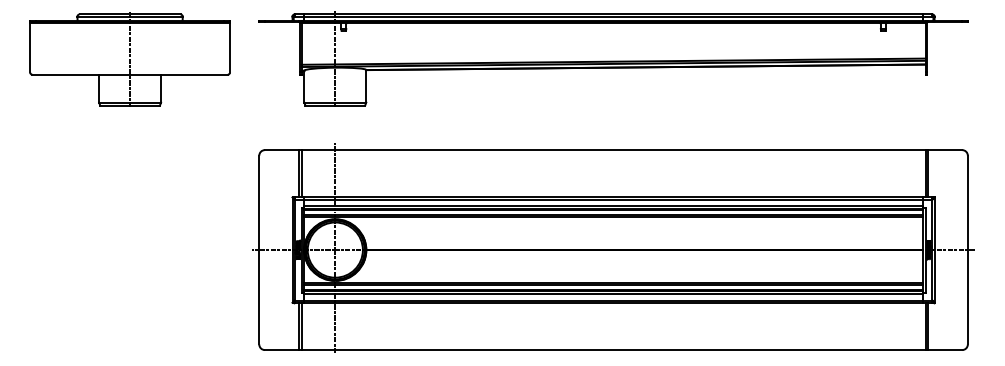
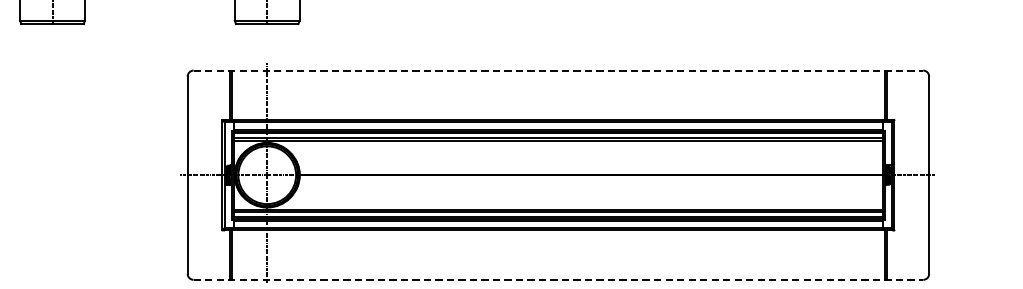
line: (613, 150) -> (558, 71), solid -> dashed
line: (613, 350) -> (558, 280), solid -> dashed

